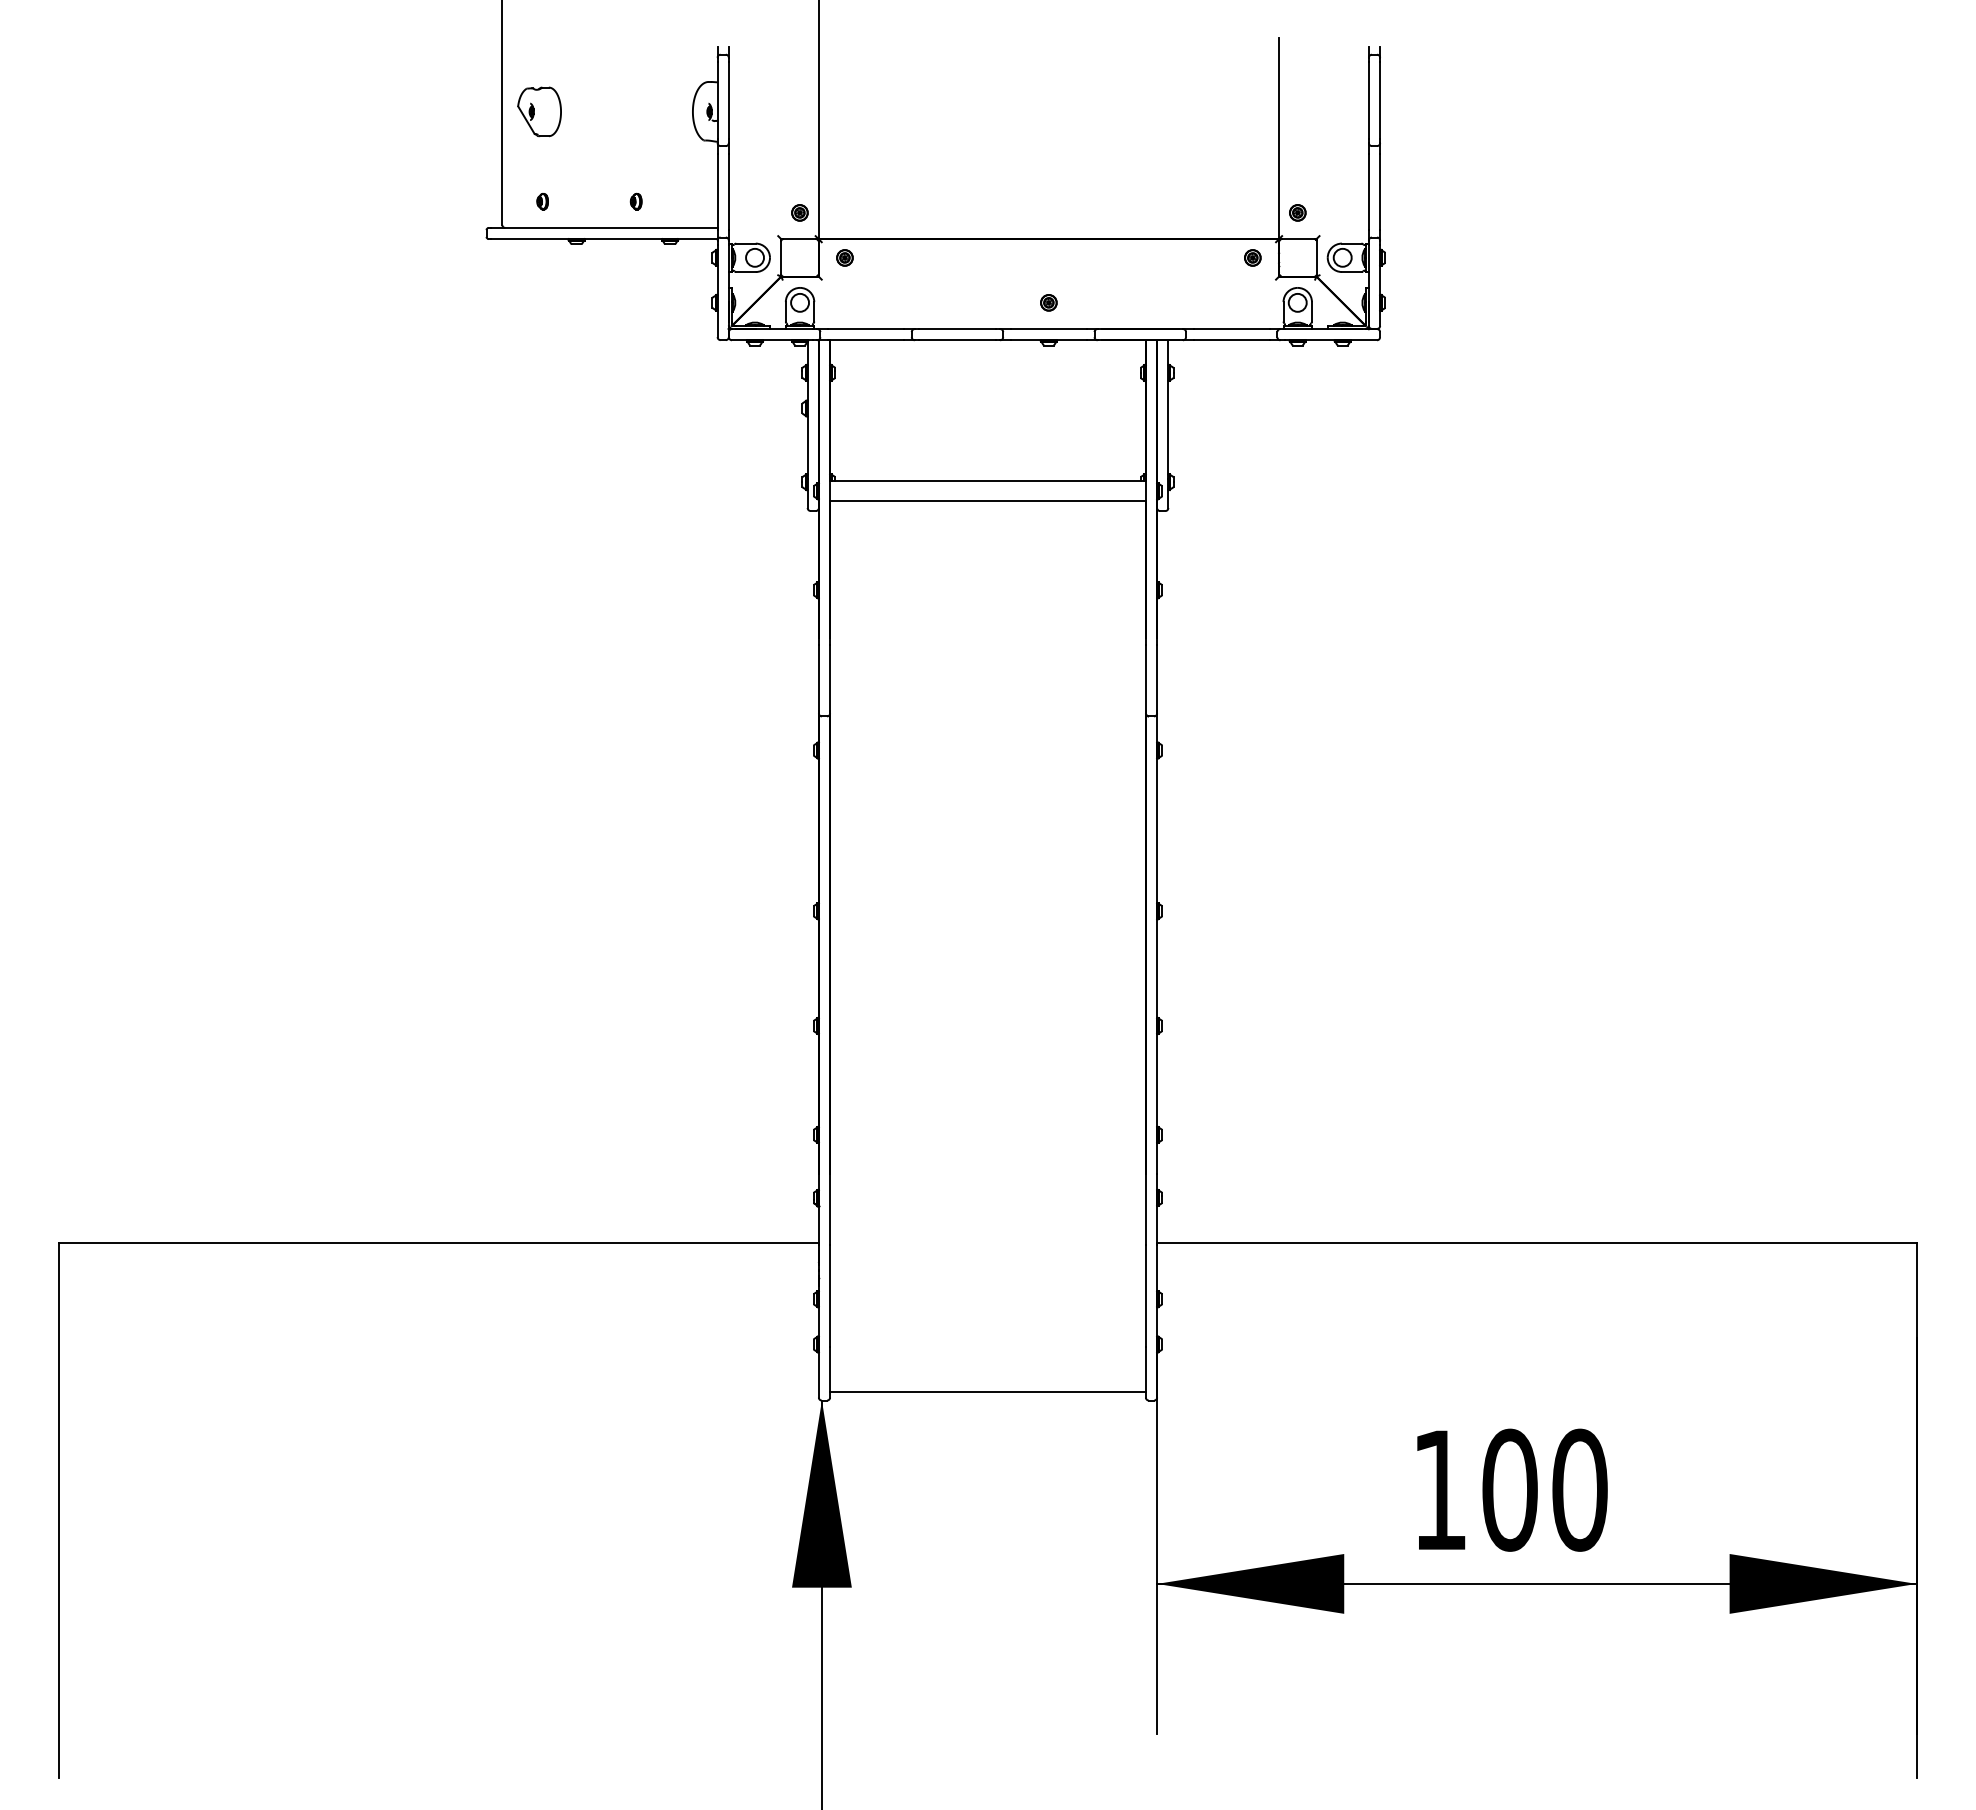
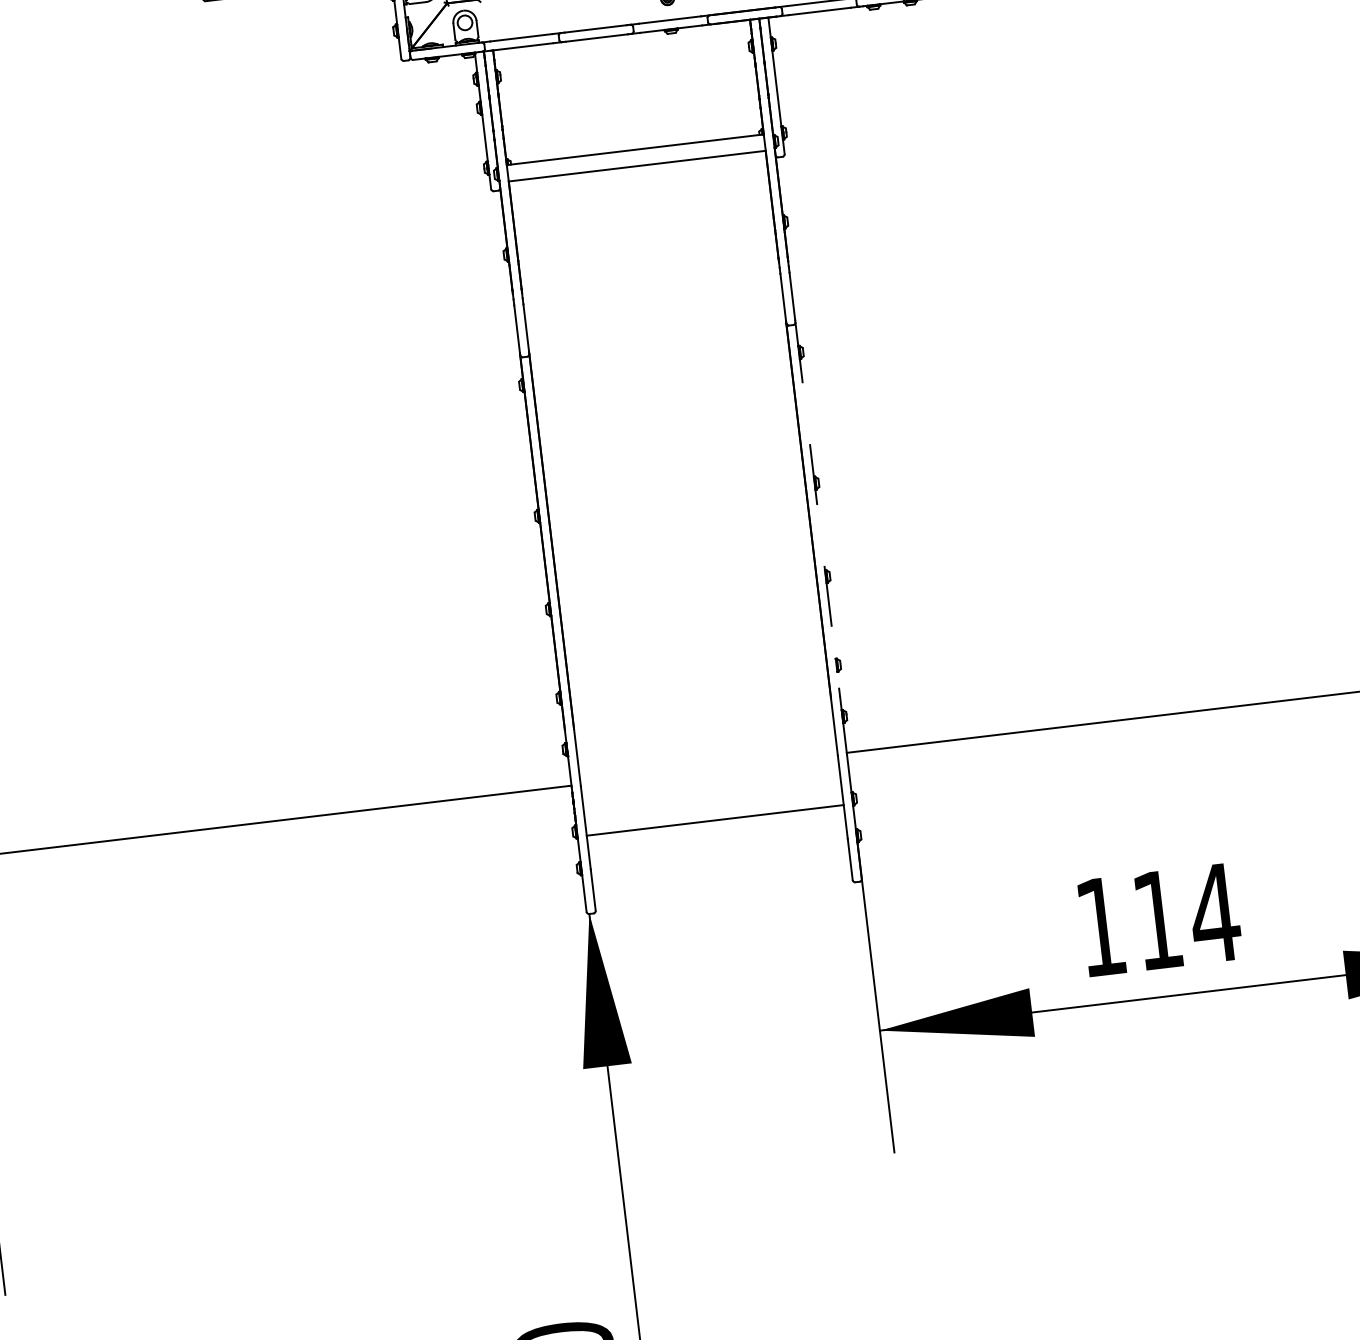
line: (1157, 944) -> (818, 510), solid -> dashed
line: (987, 1392) -> (714, 820), moved
text: (1545, 1489) -> (1186, 916), 100 -> 114

